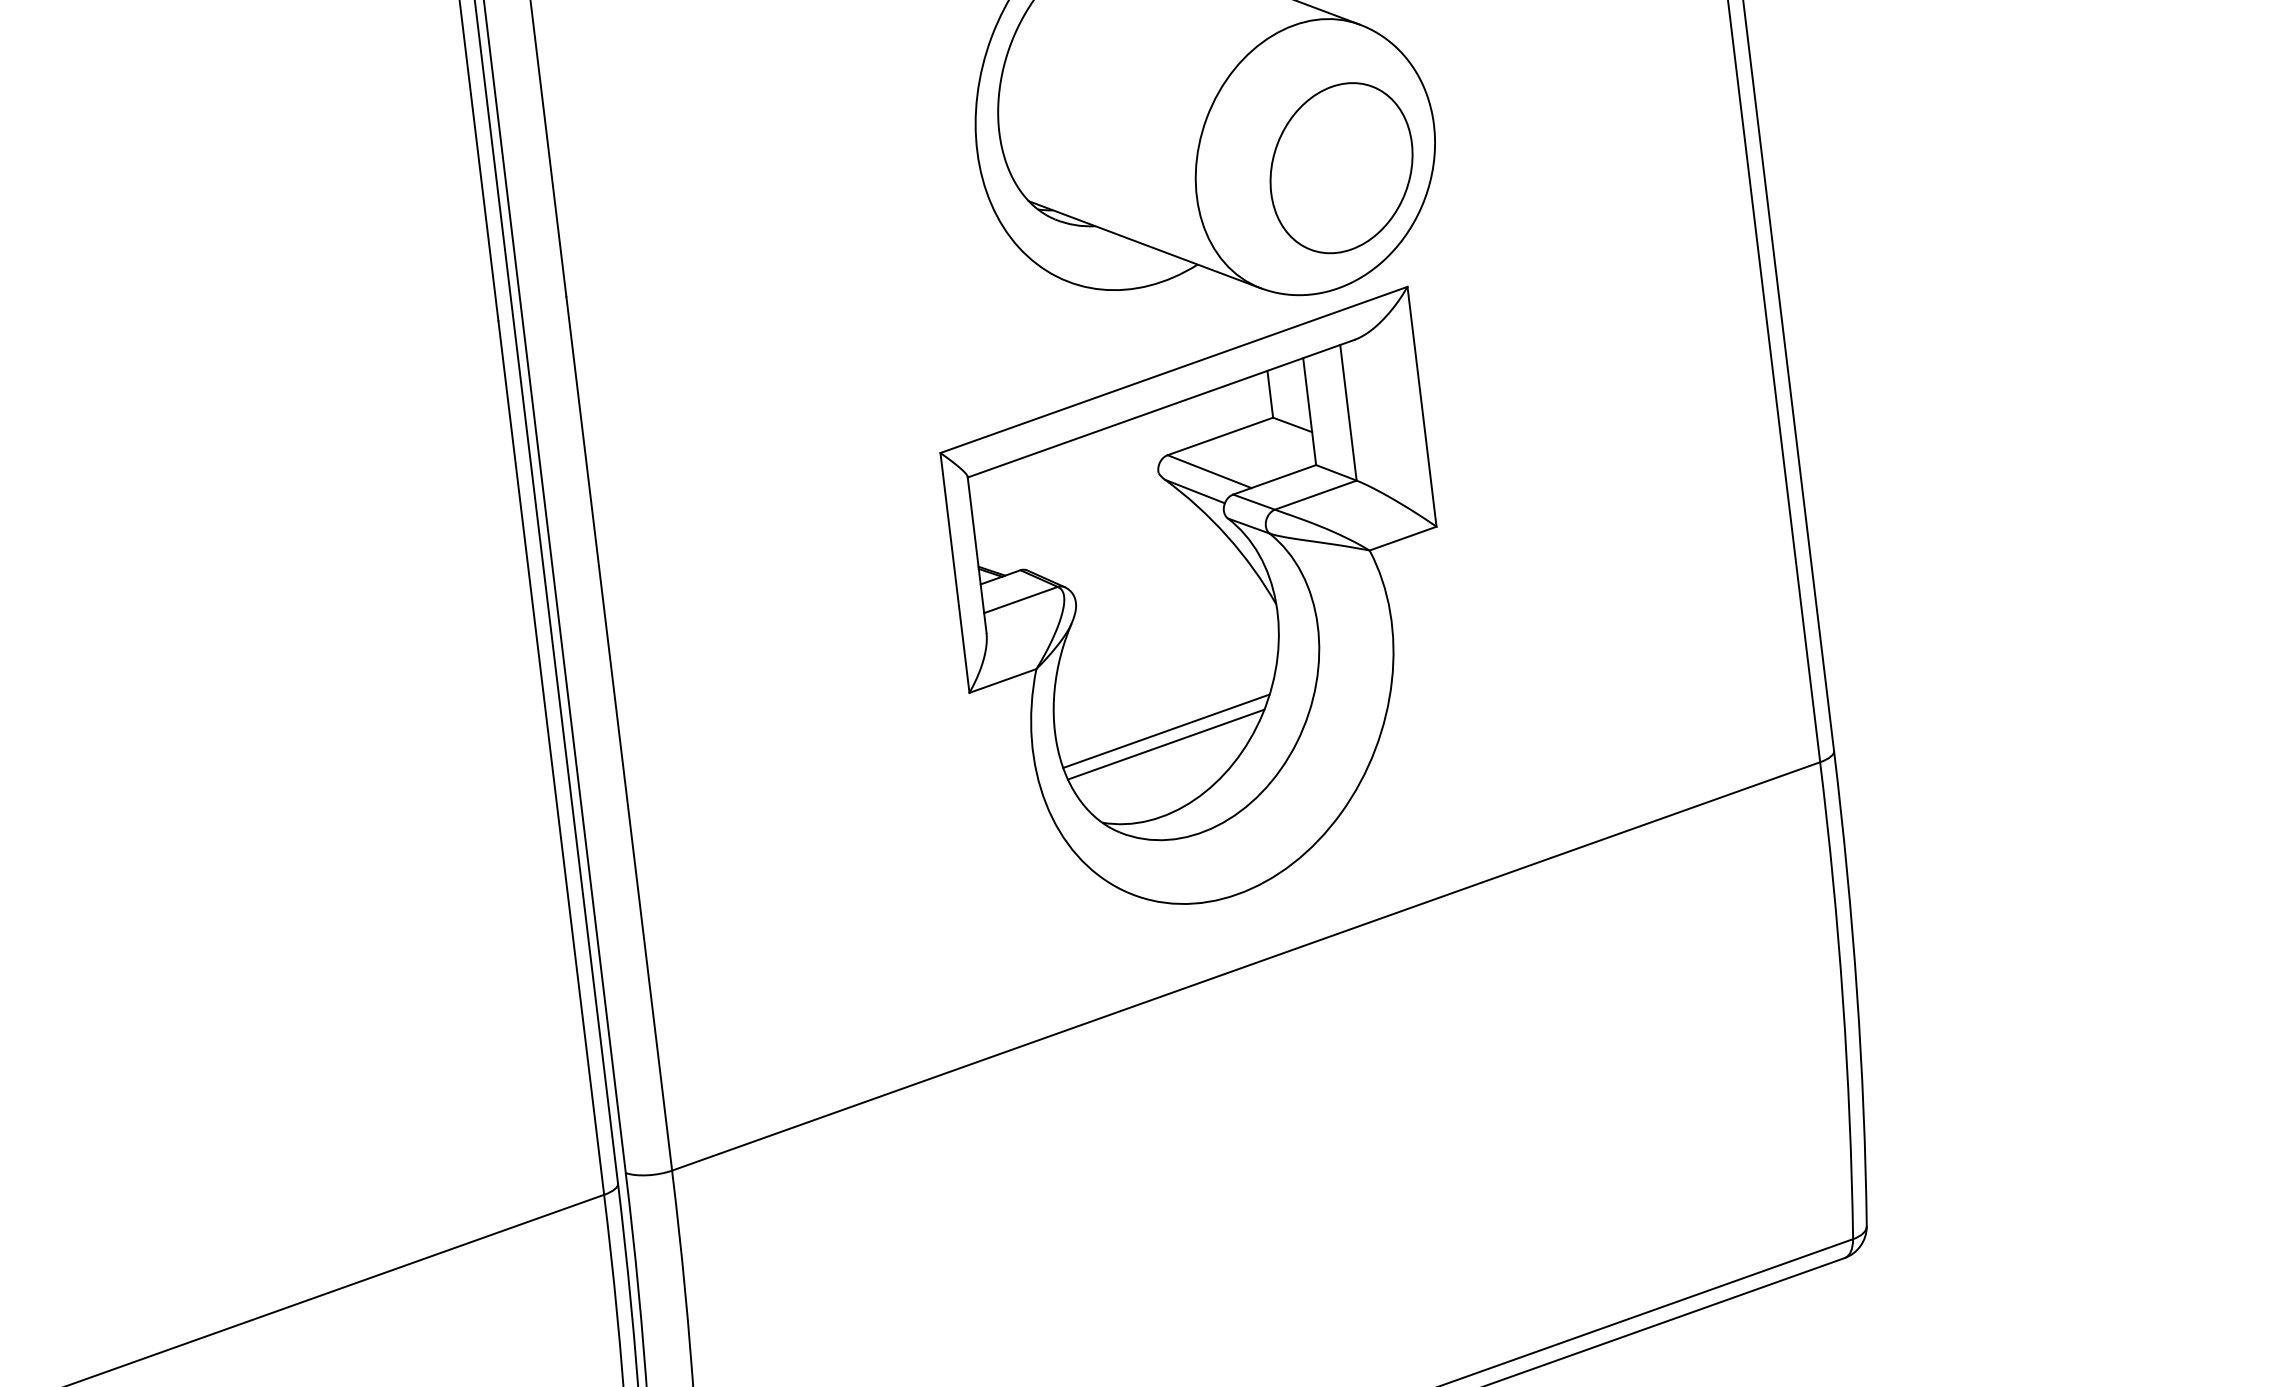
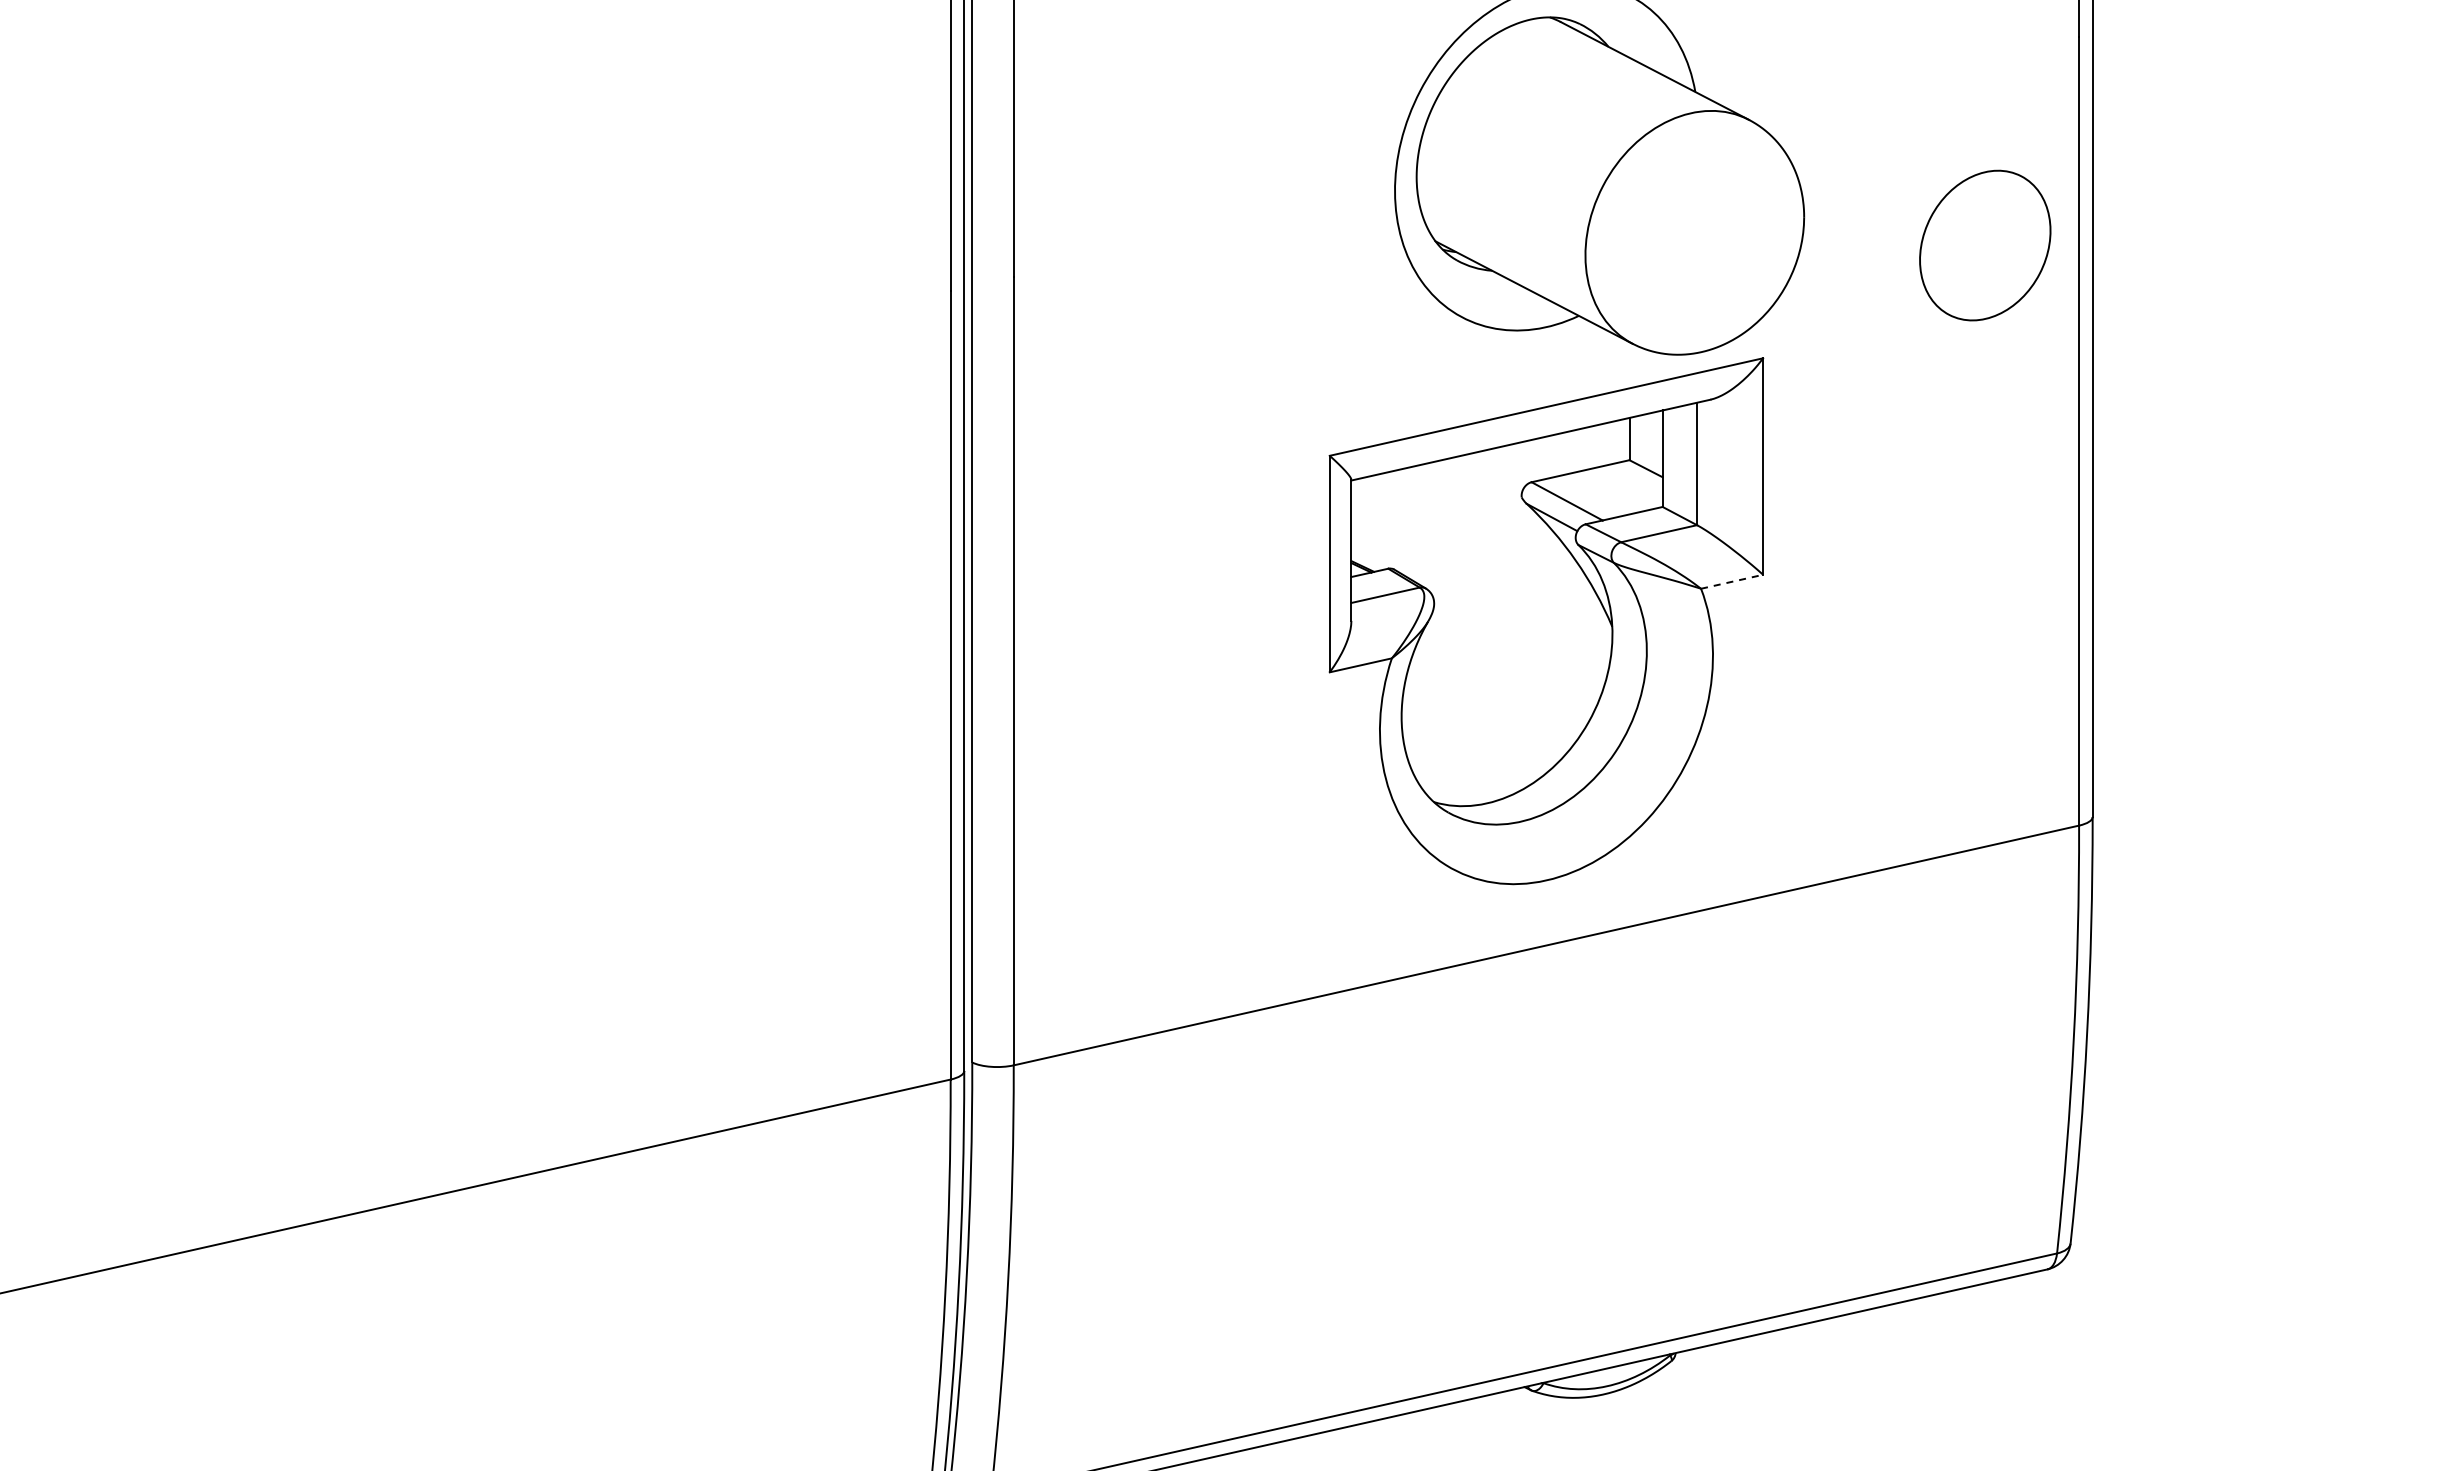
part: (1341, 168) -> (1985, 245), moved
line: (1403, 538) -> (1732, 581), solid -> dashed
line: (1166, 731) -> (1500, 727), removed
line: (1166, 744) -> (1499, 739), removed

